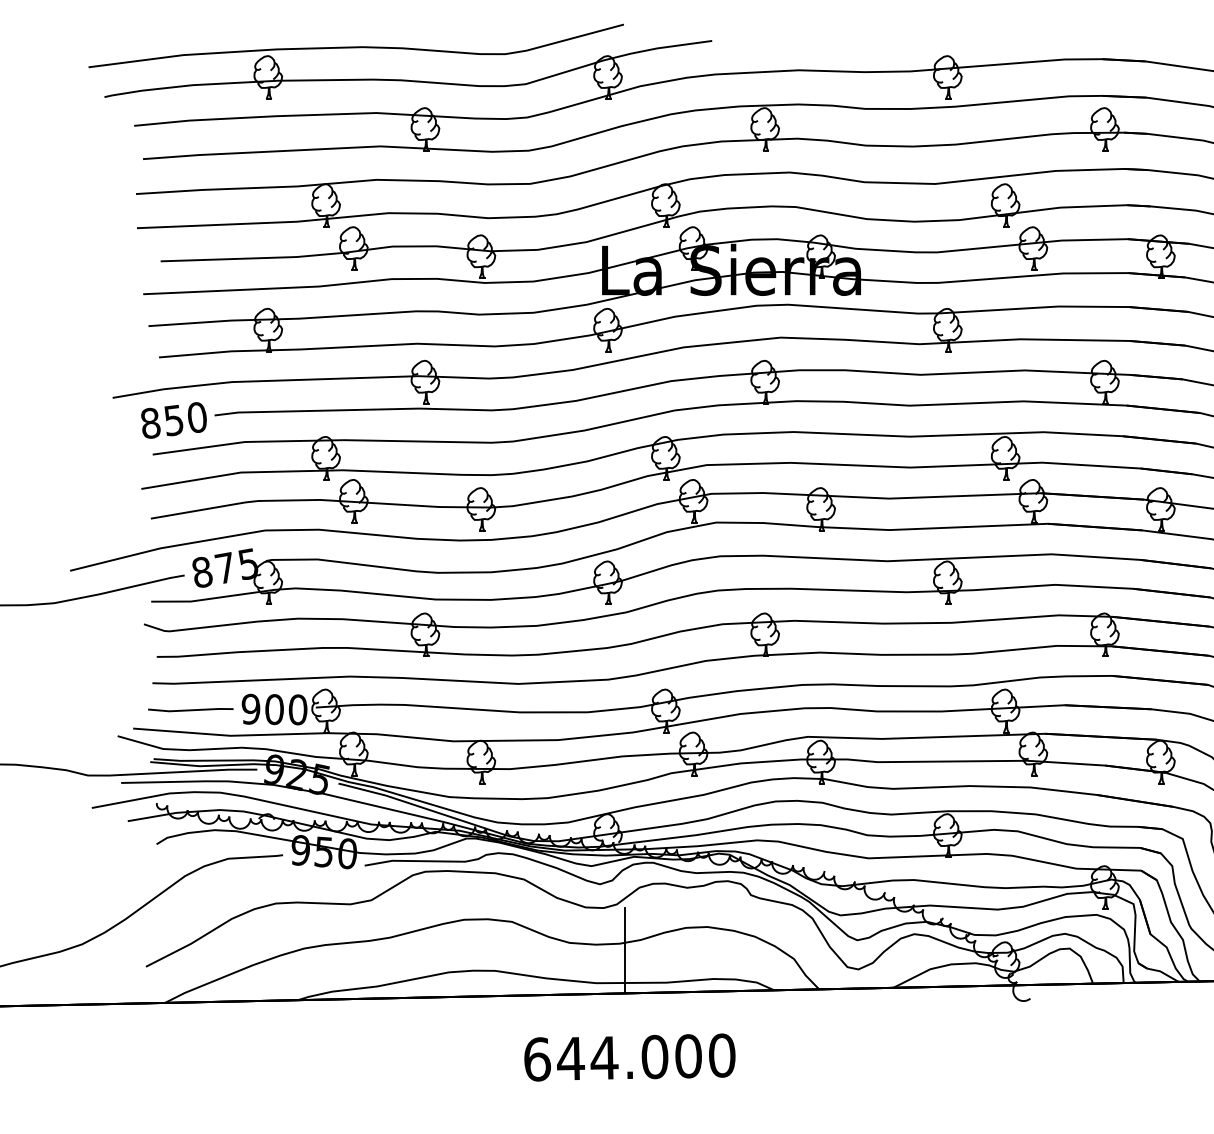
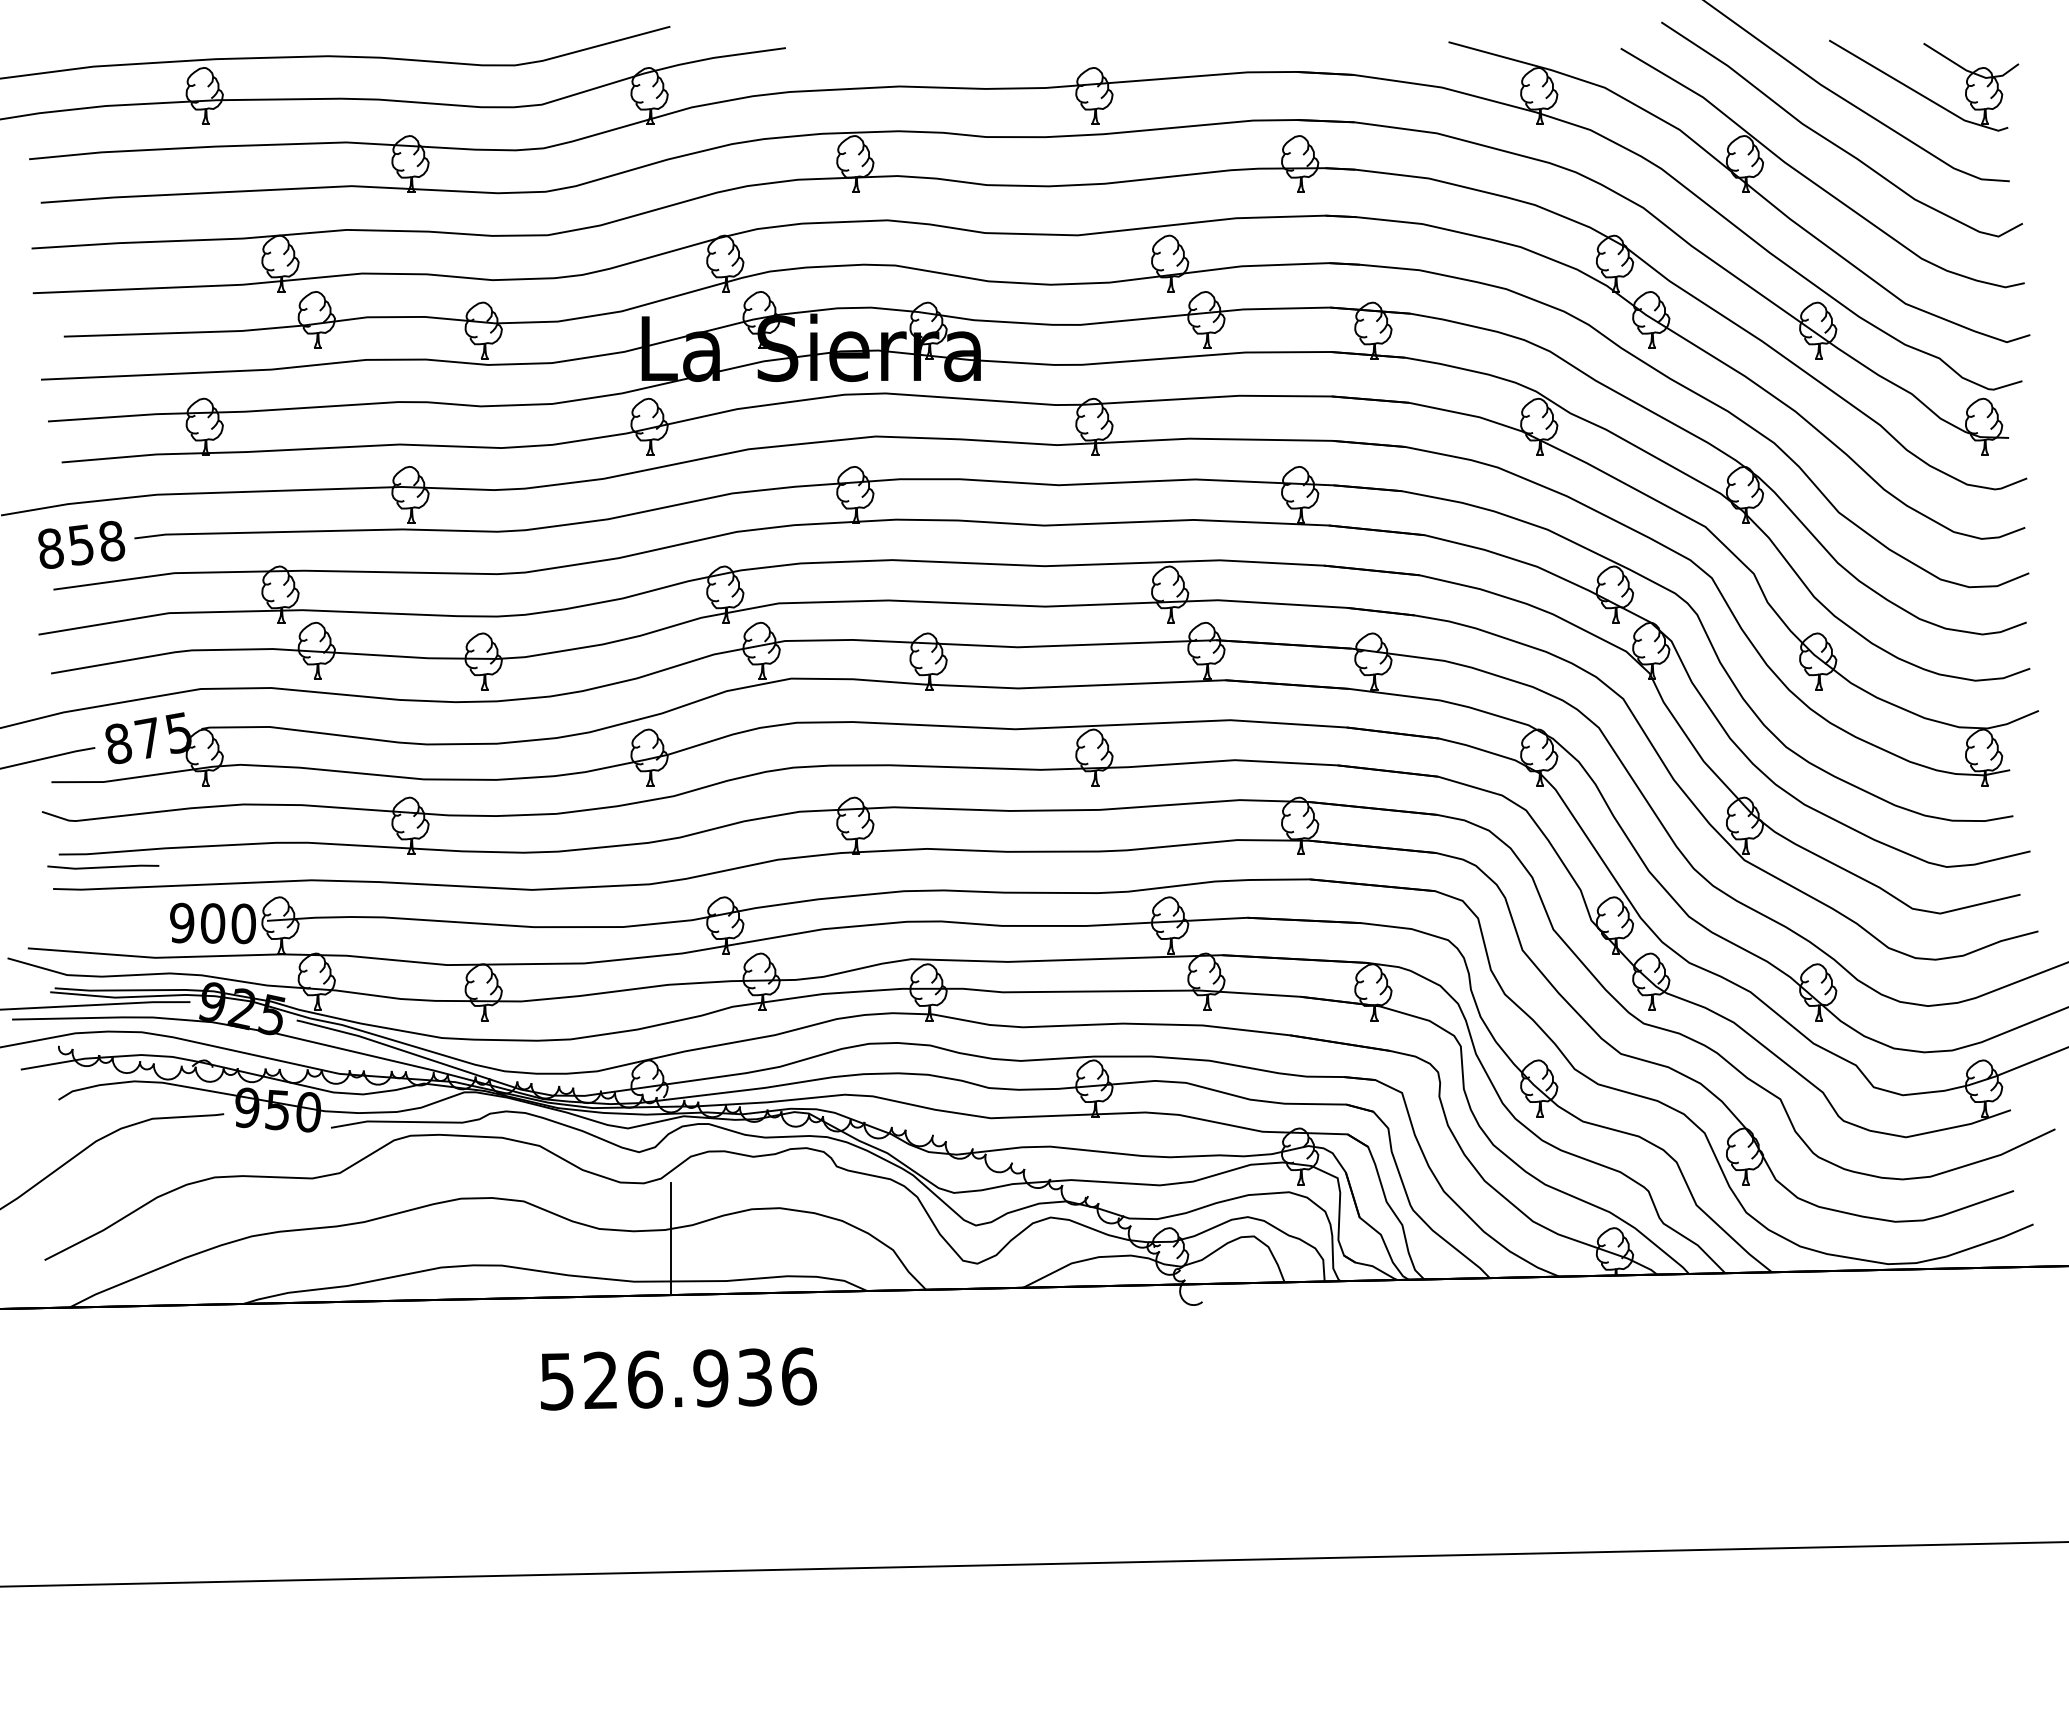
text: (197, 417) -> (112, 541), 850 -> 858
line: (190, 709) -> (103, 866), moved
text: (630, 1057) -> (678, 1378), 644.000 -> 526.936

